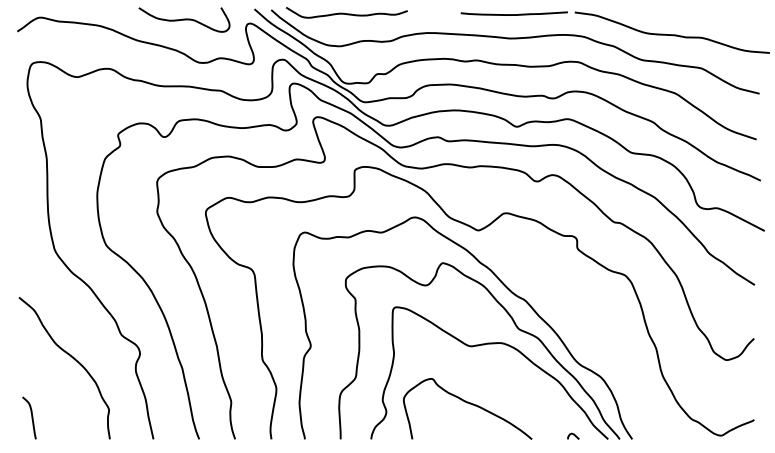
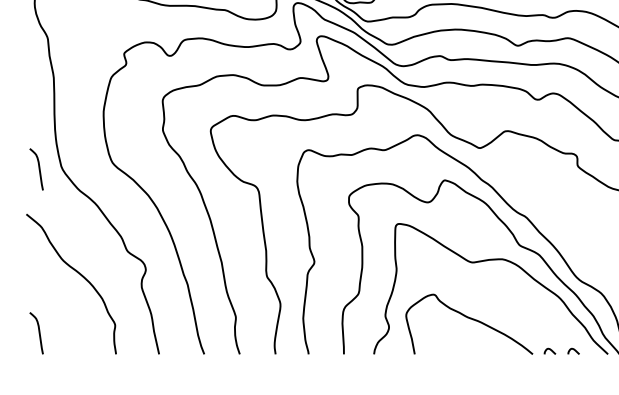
curve: (31, 251) -> (38, 168), added
curve: (549, 435) -> (550, 350), added

